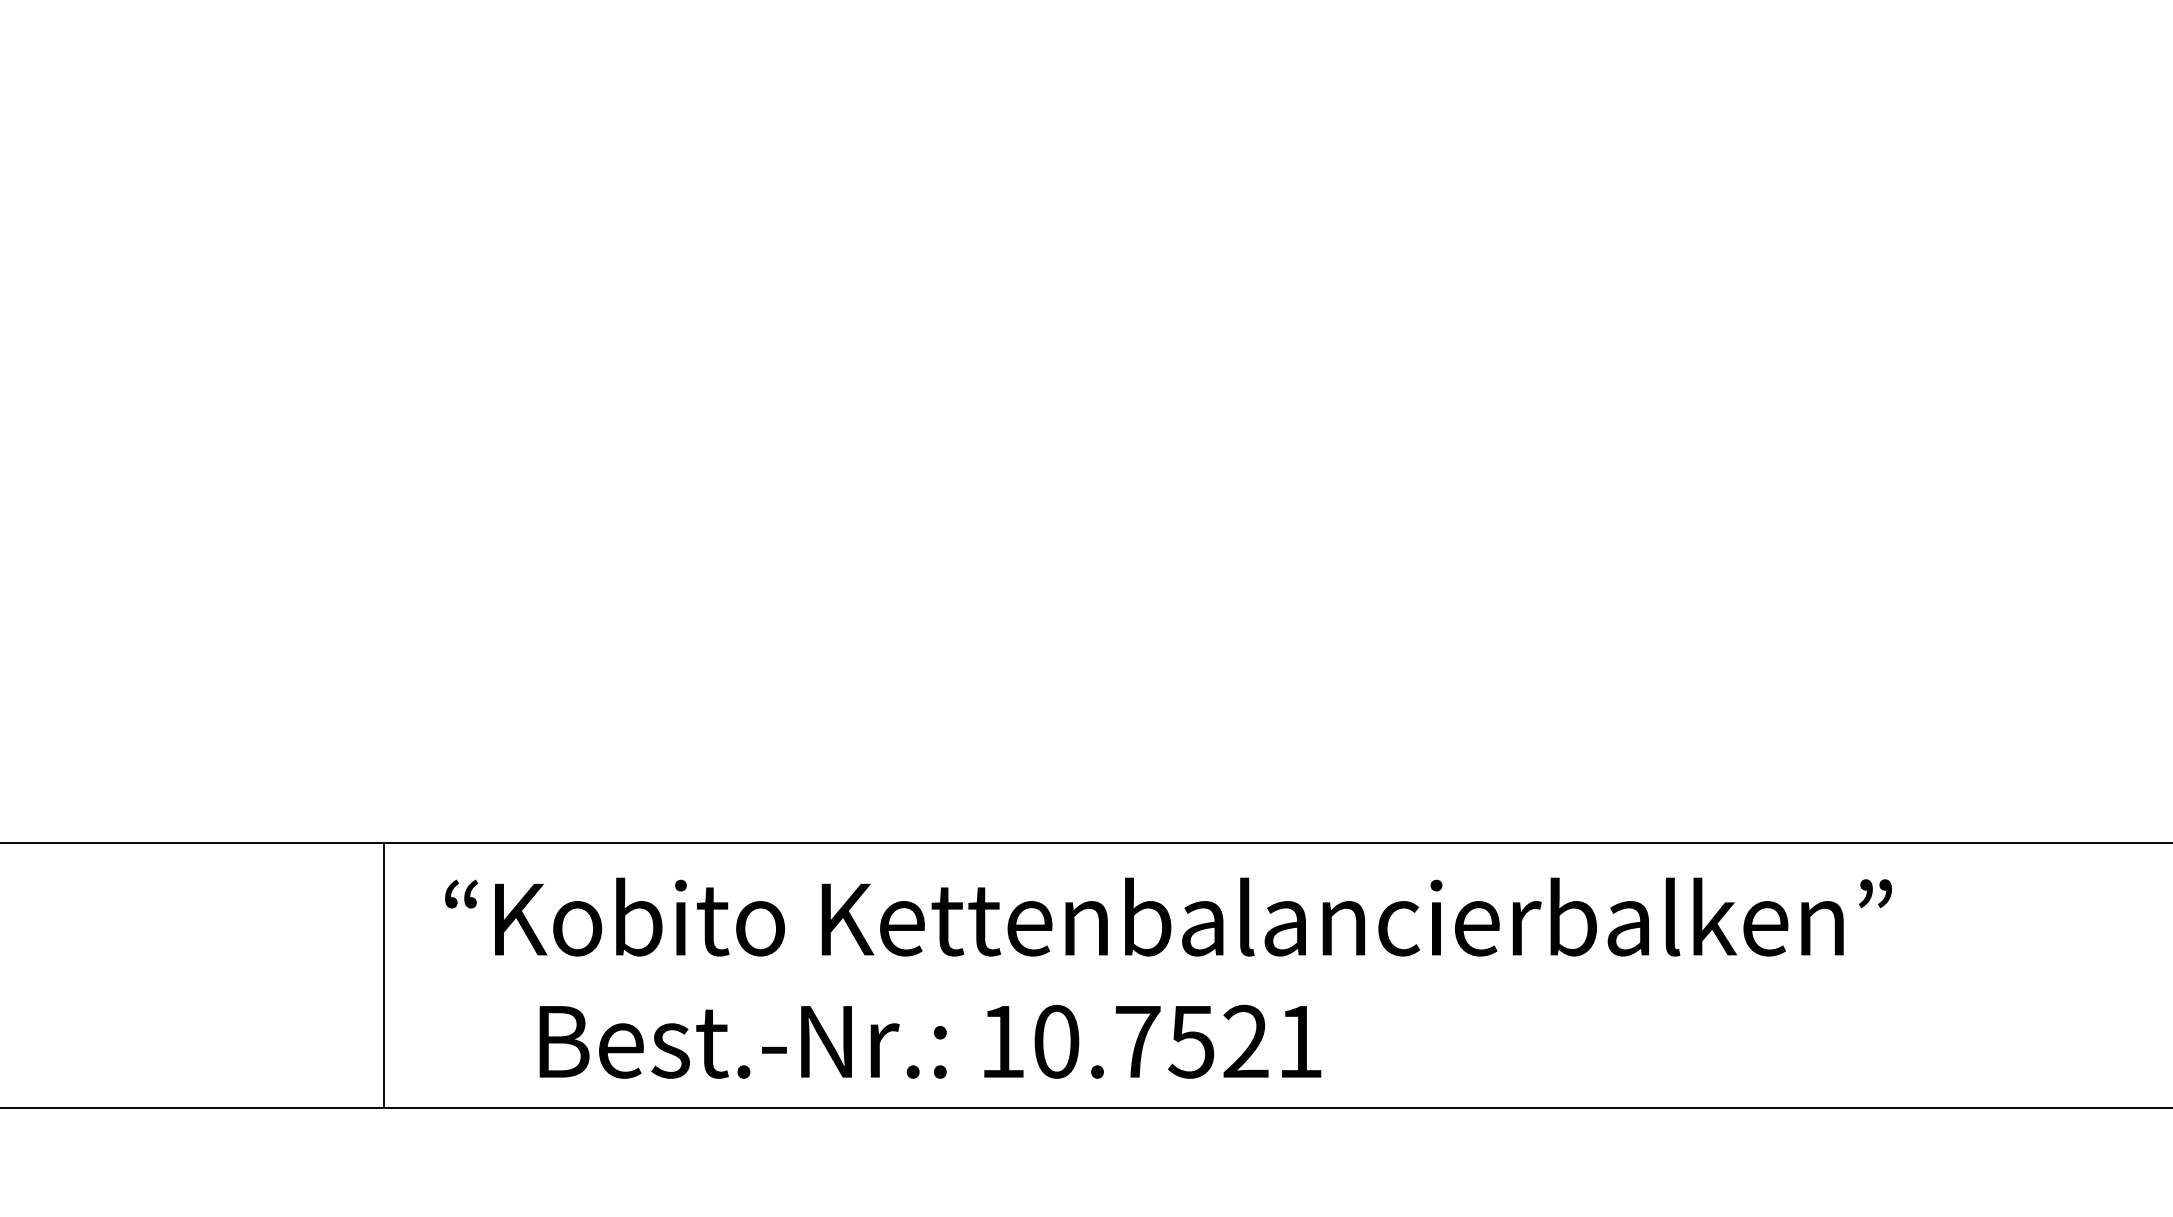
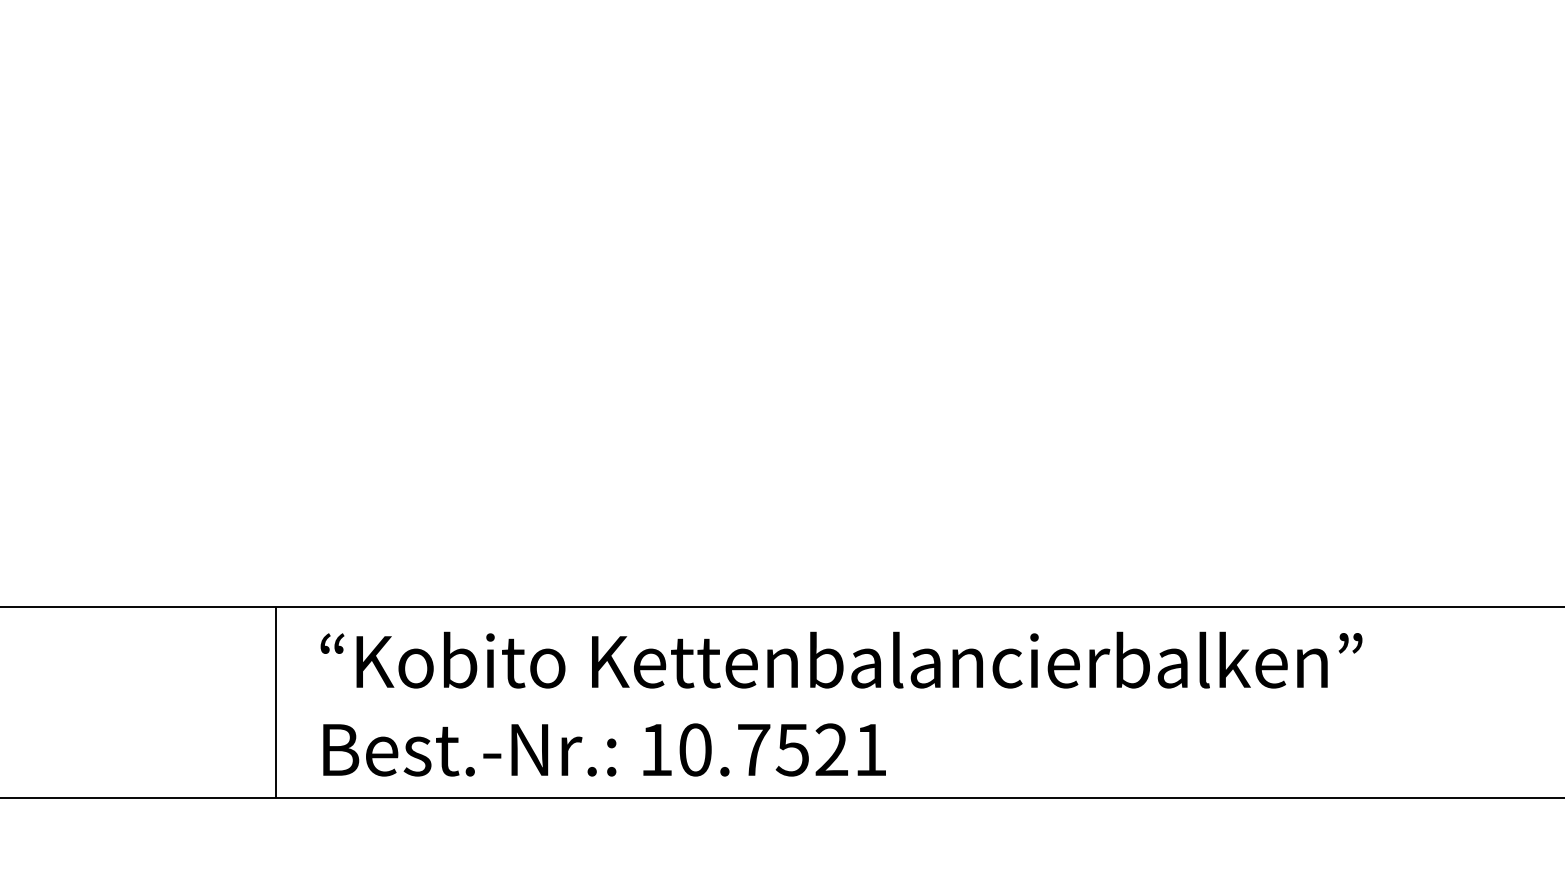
text: (930, 1041) -> (604, 749), moved

